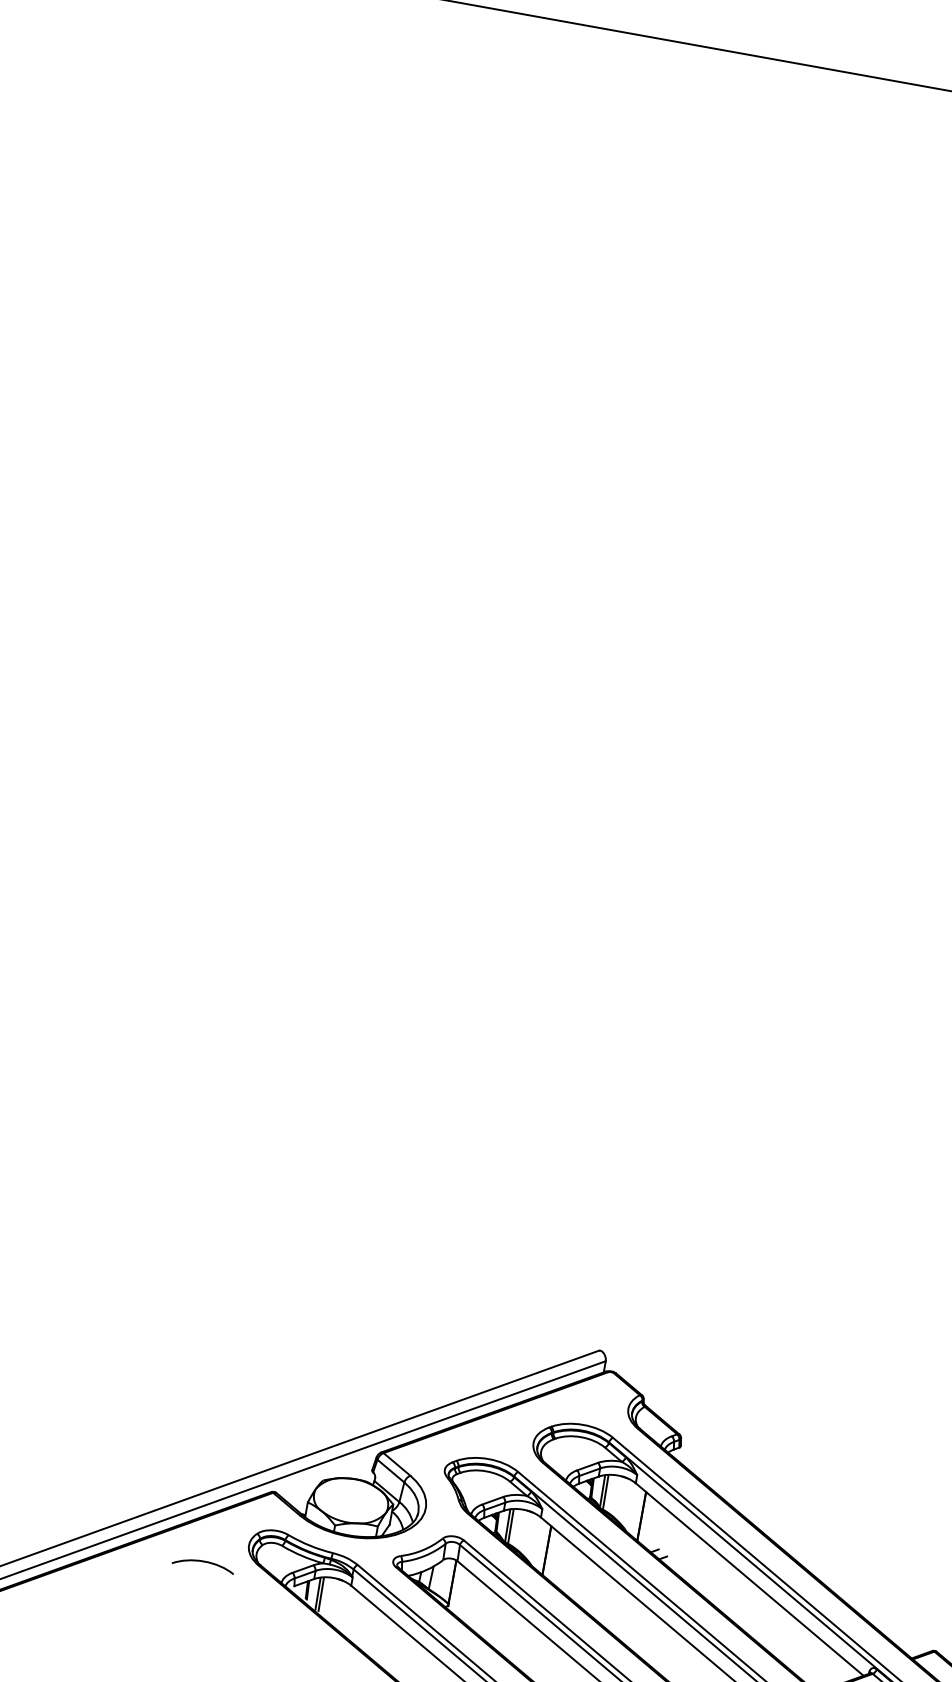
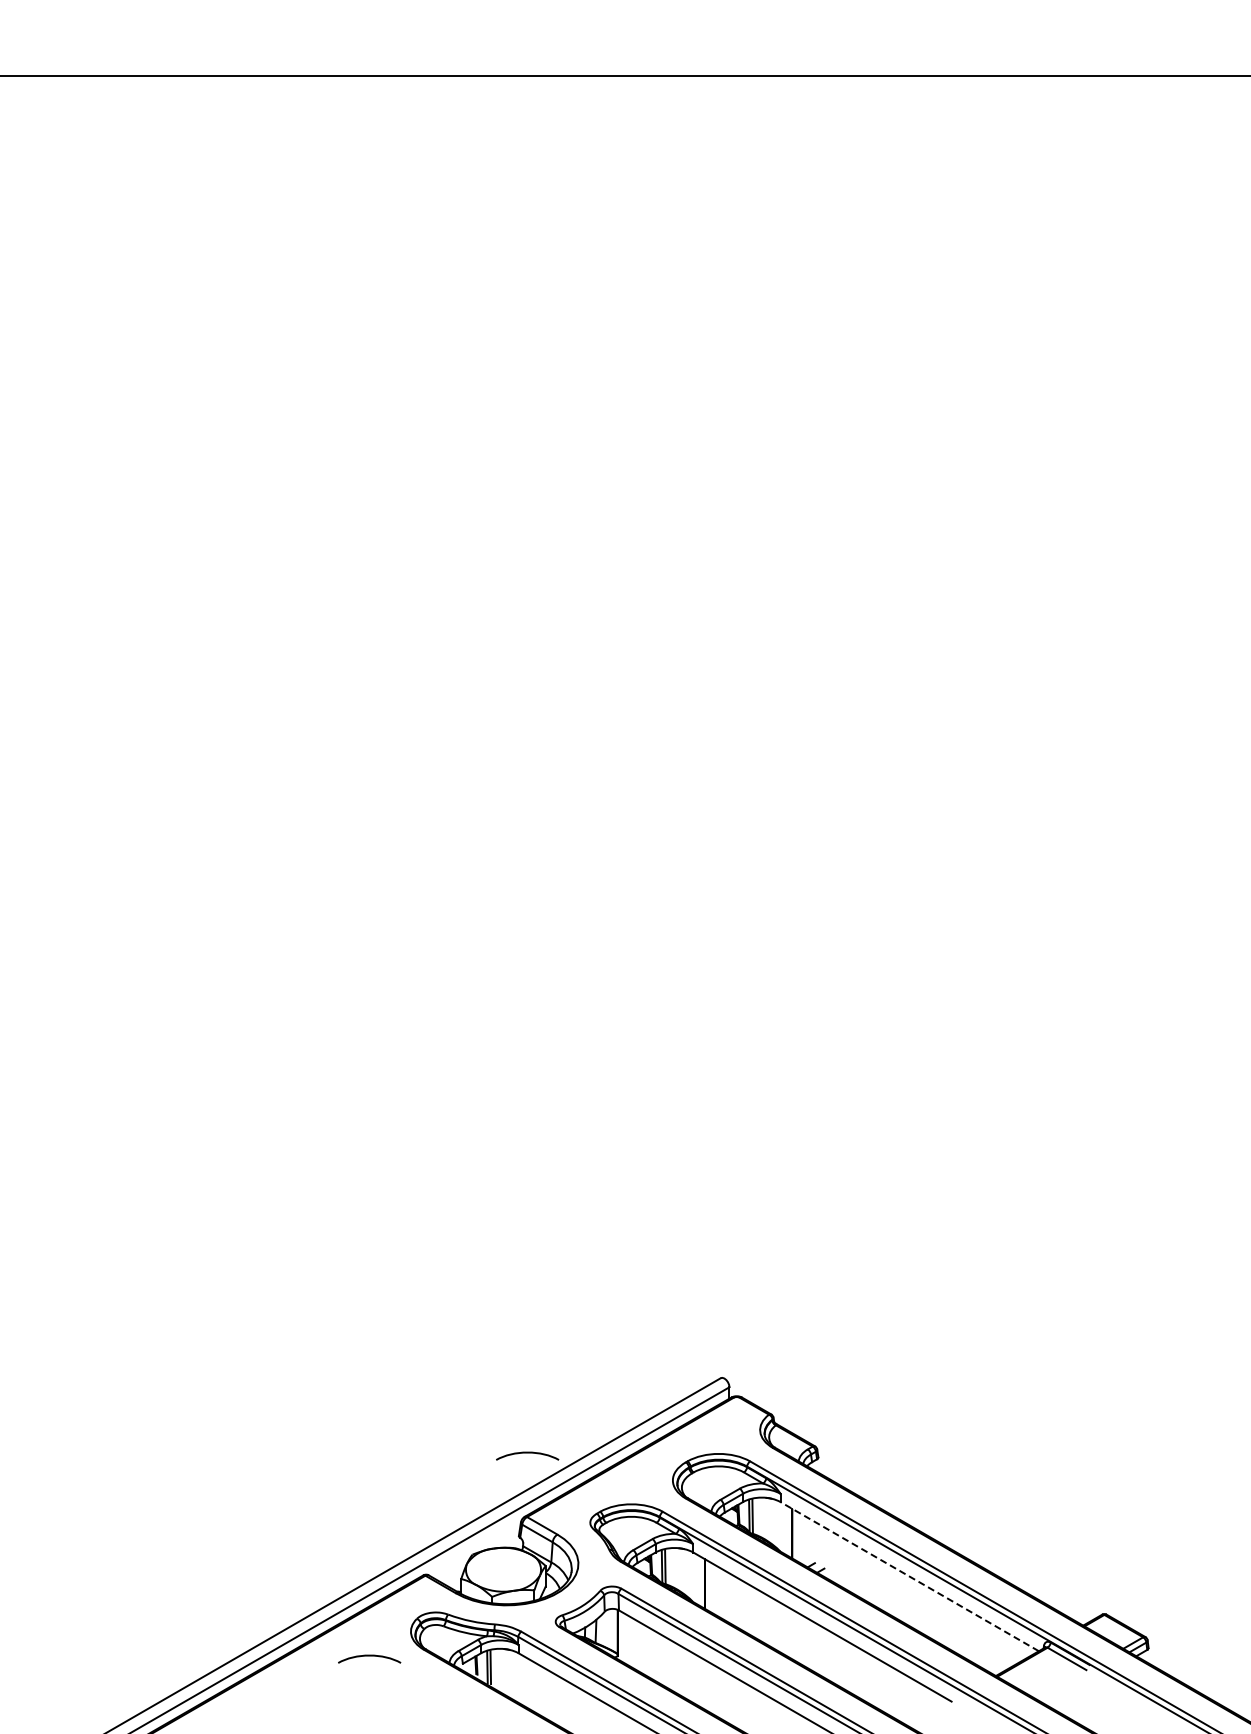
curve: (395, 1390) -> (527, 1453), added
line: (749, 1579) -> (909, 1576), solid -> dashed

